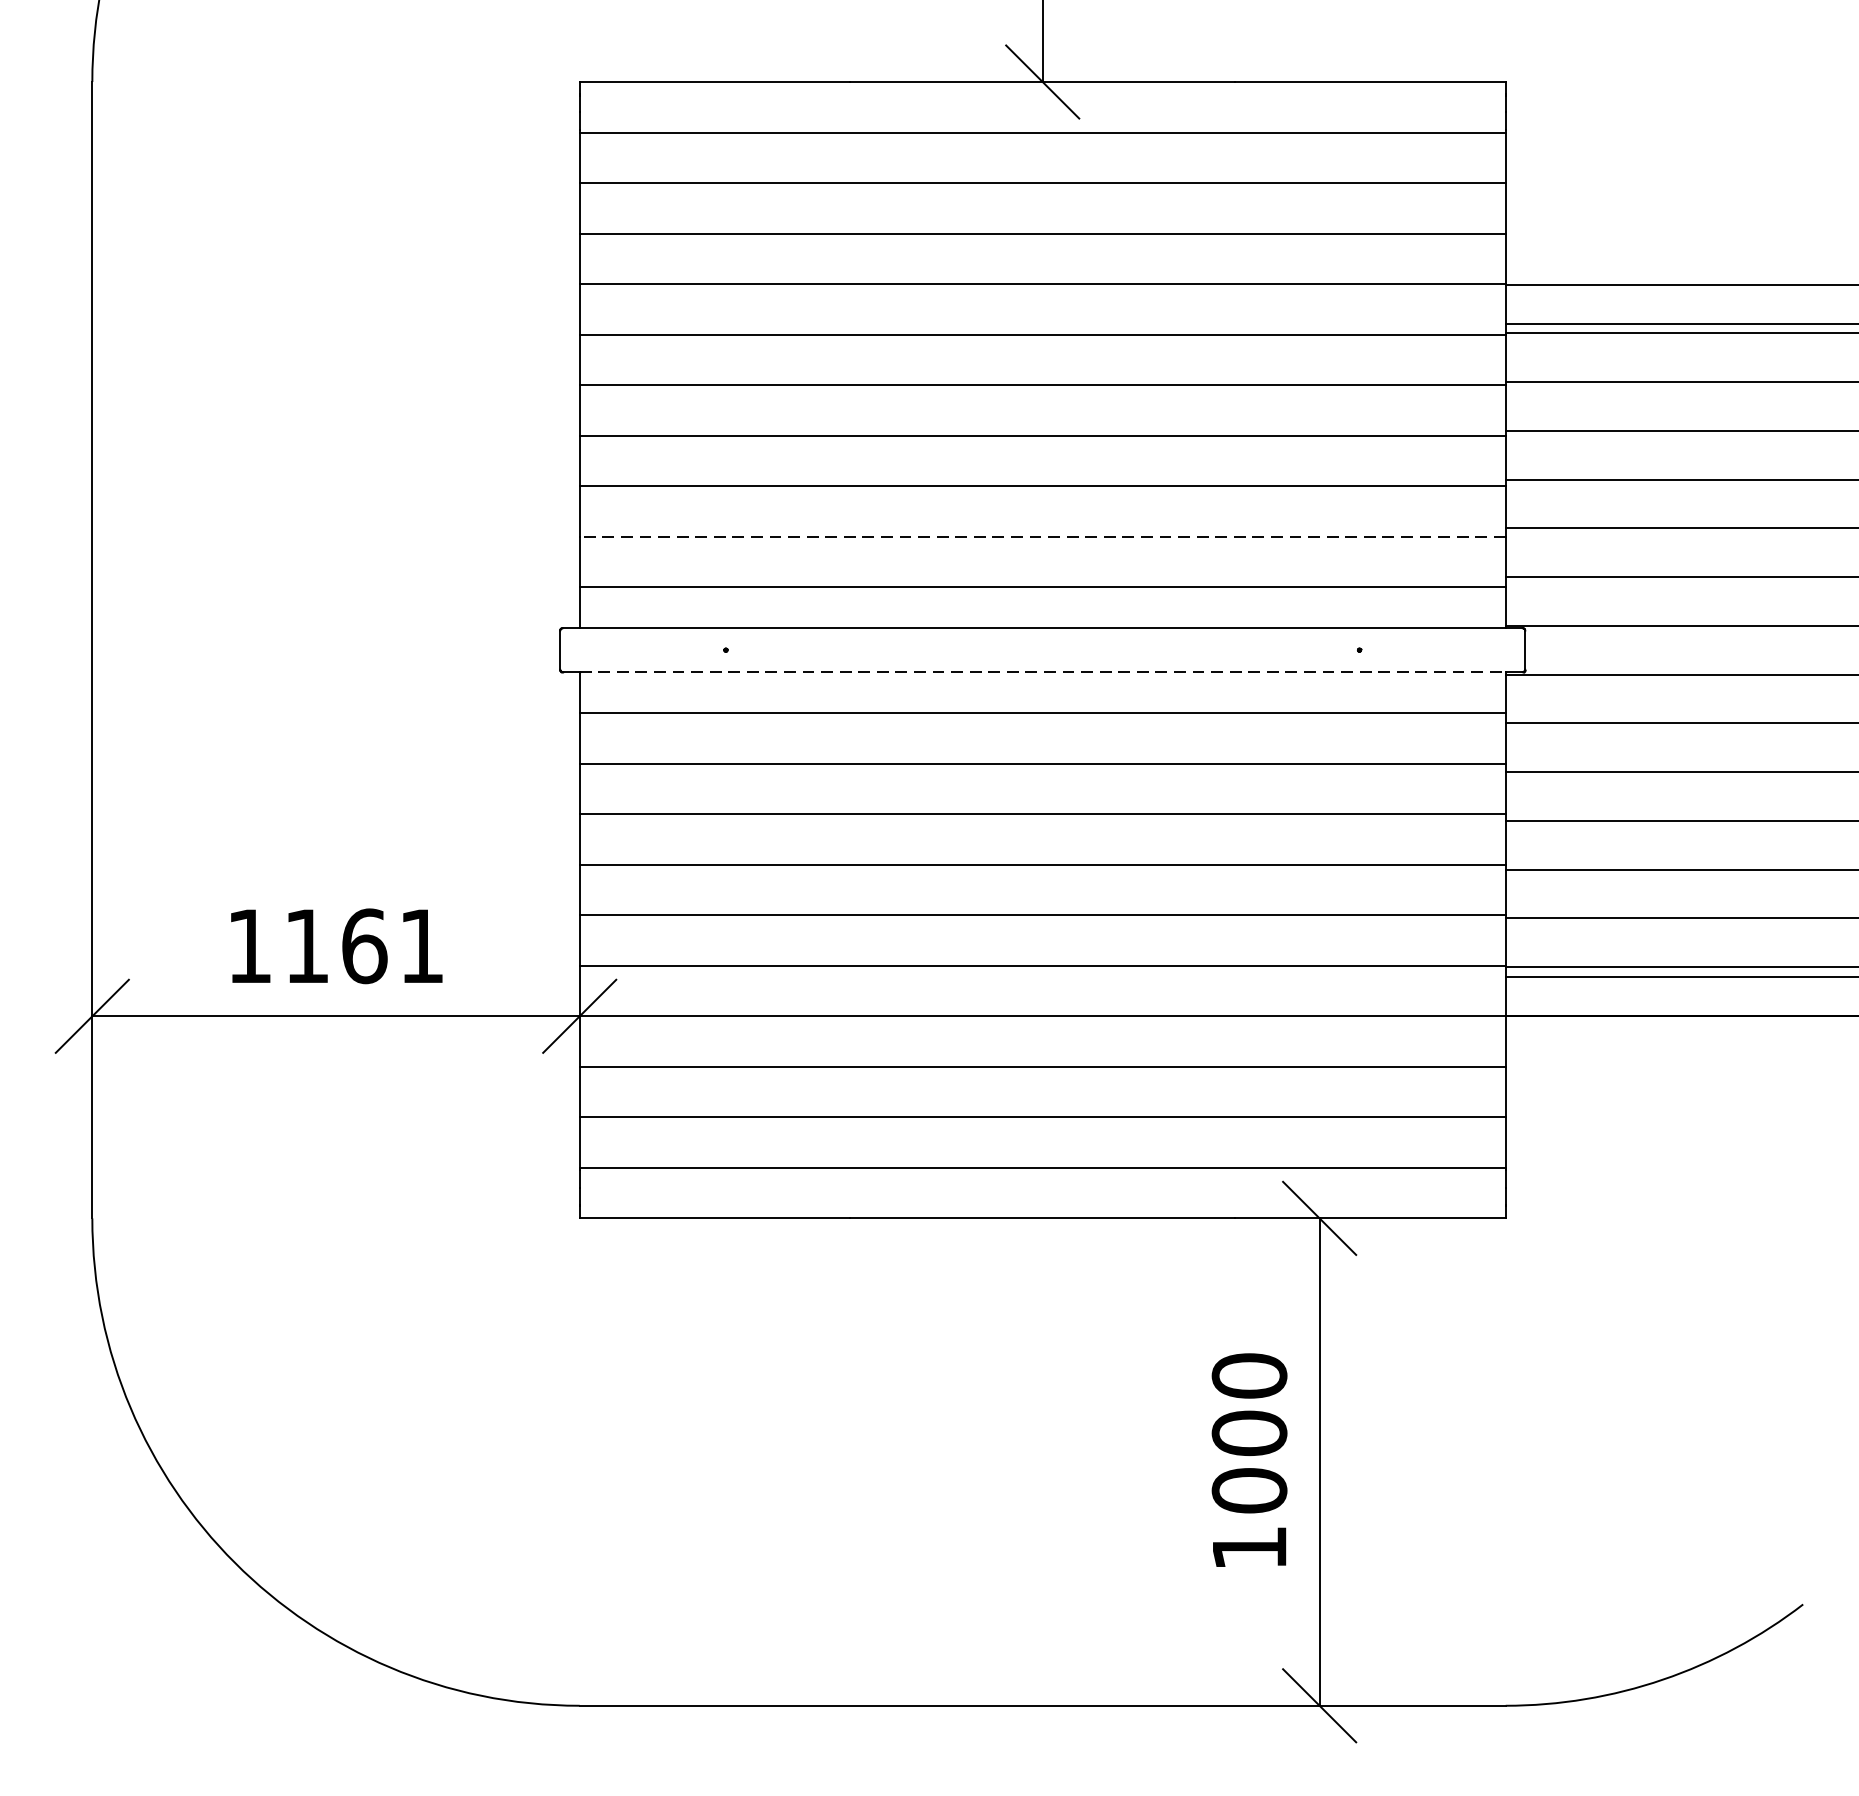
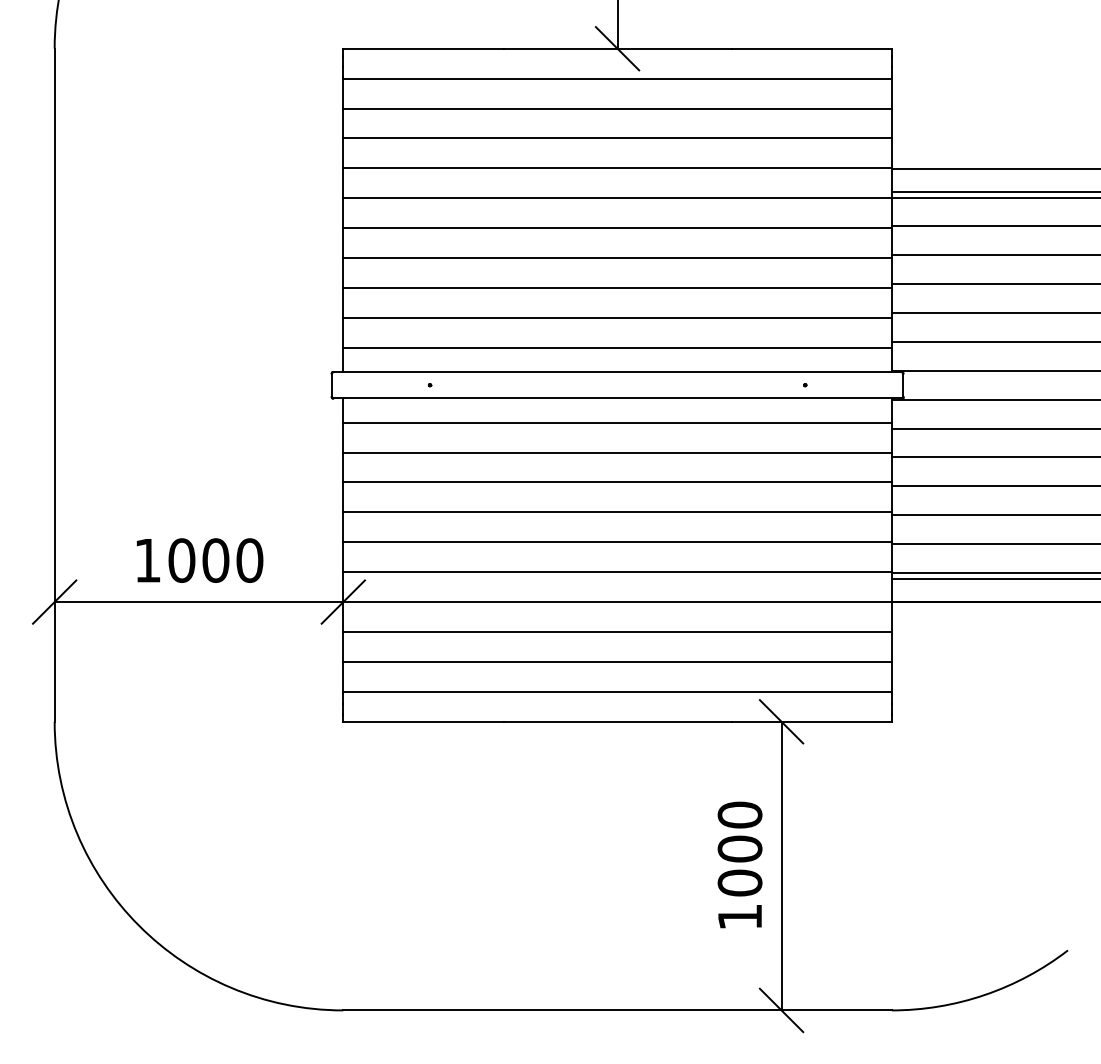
line: (1042, 535) -> (617, 317), dashed -> solid
line: (1044, 672) -> (618, 398), dashed -> solid
text: (363, 946) -> (215, 560), 1161 -> 1000

